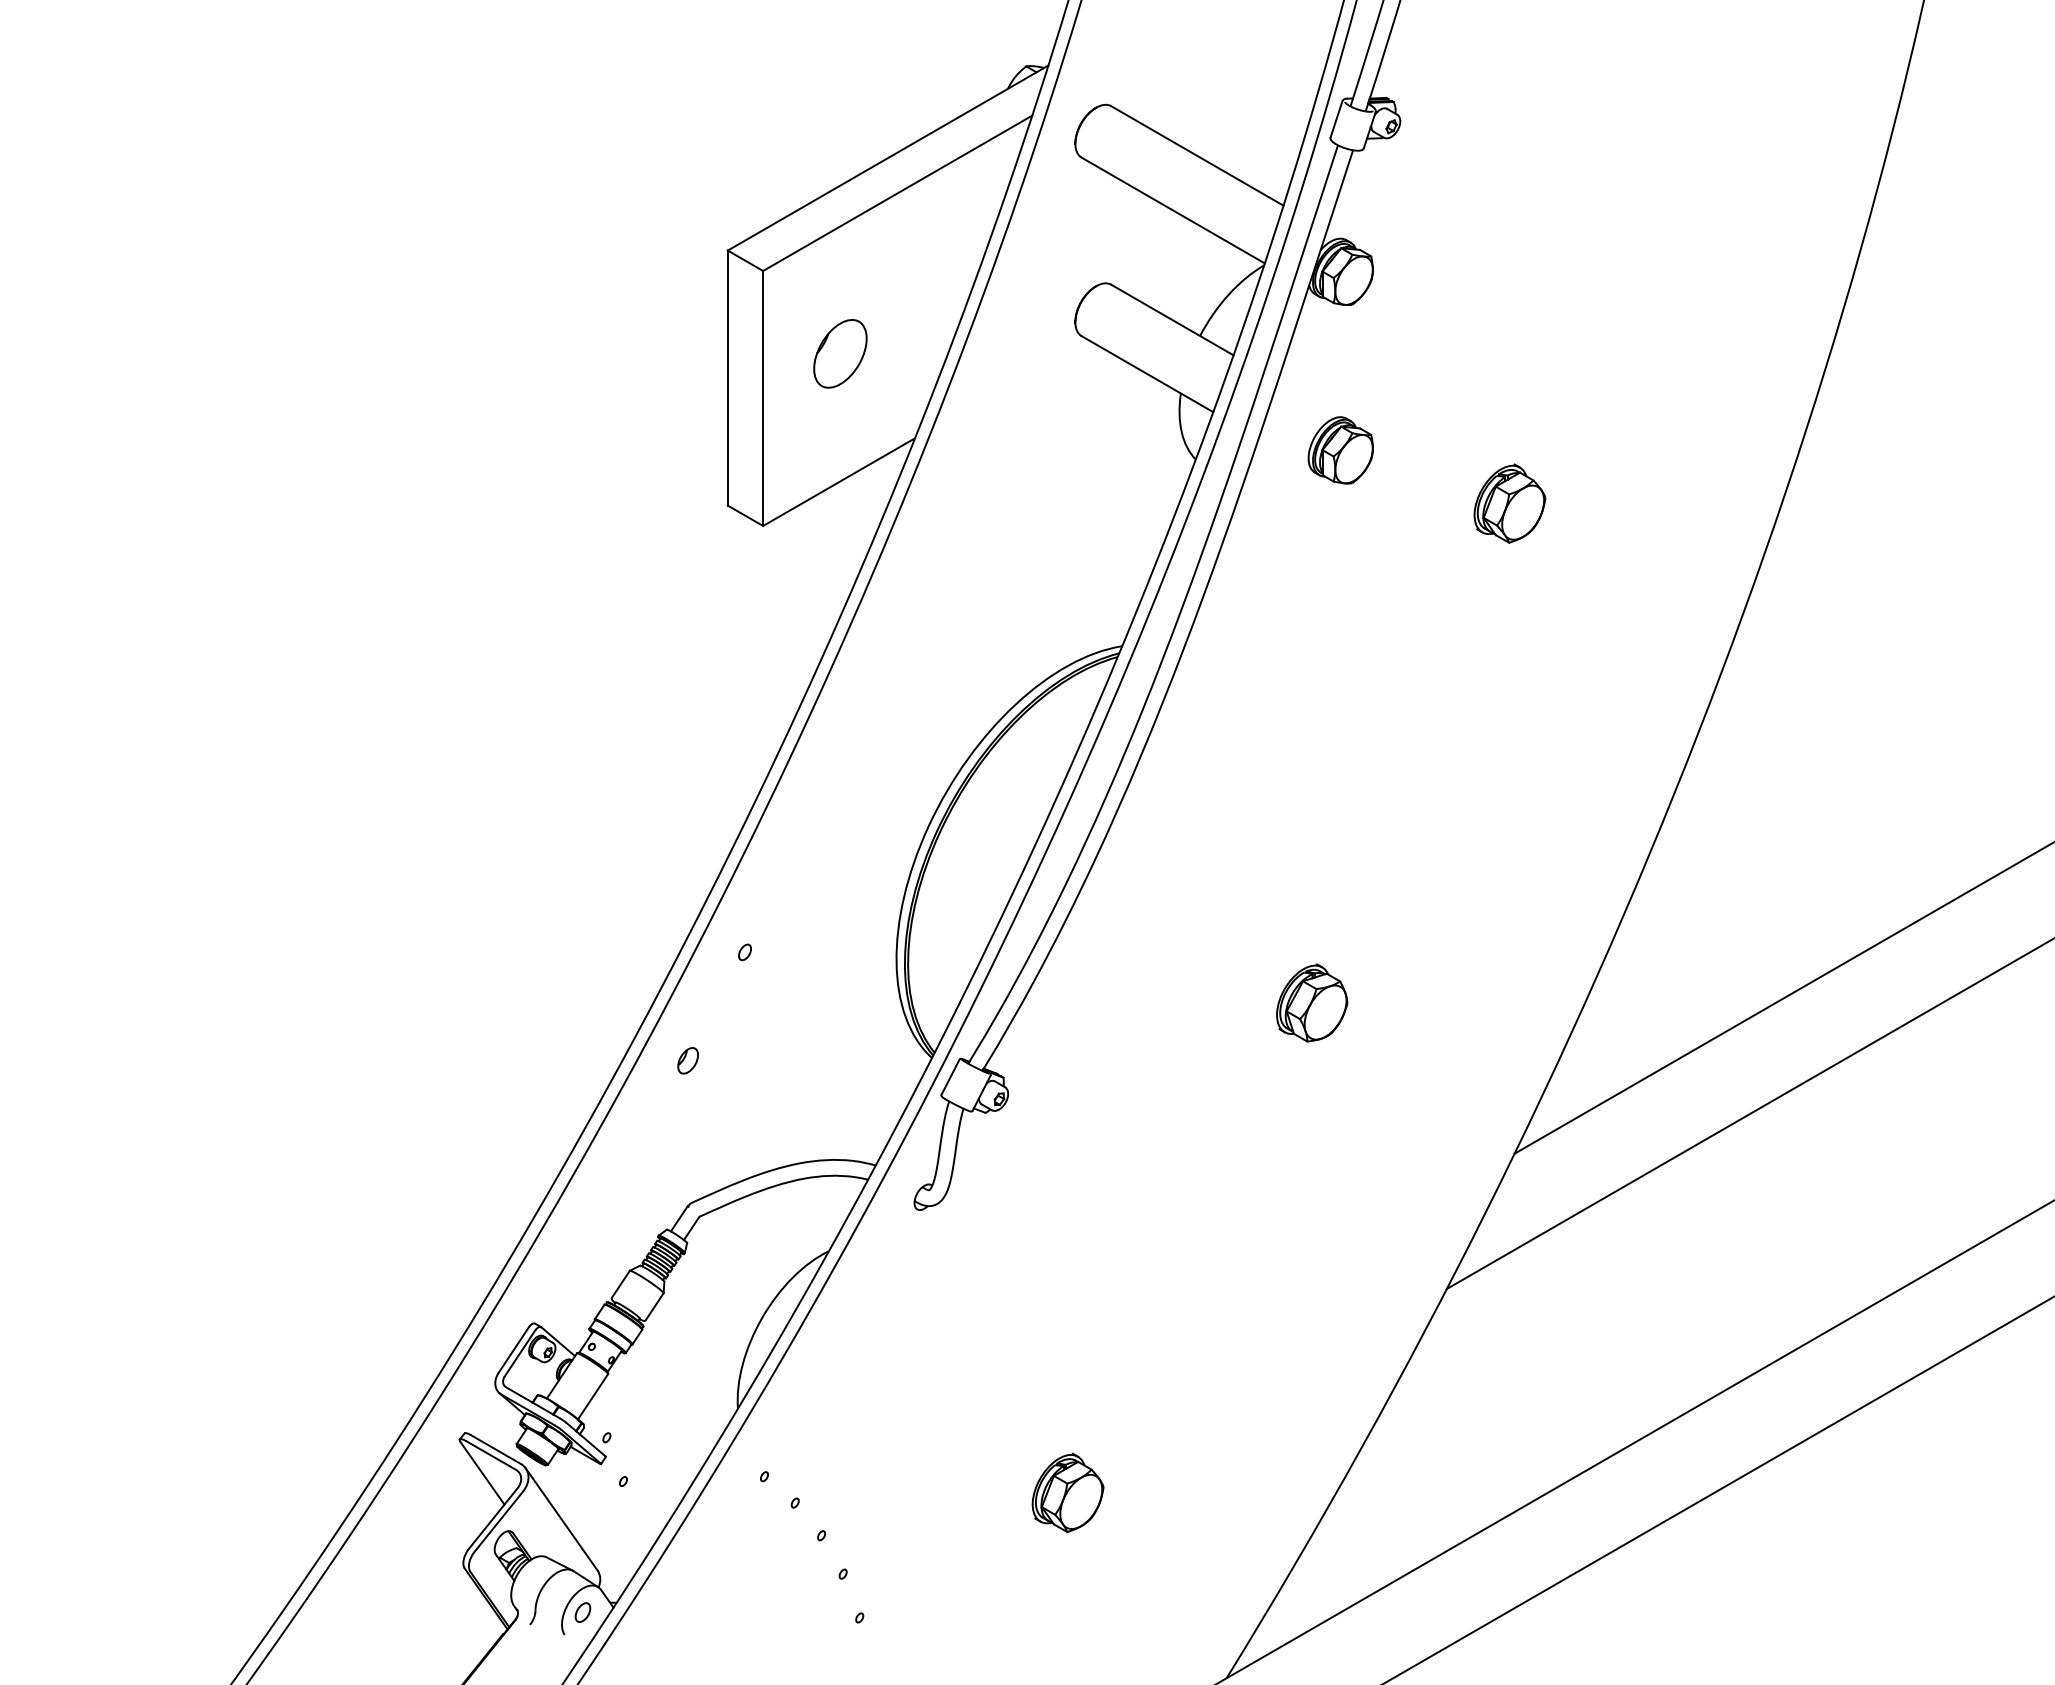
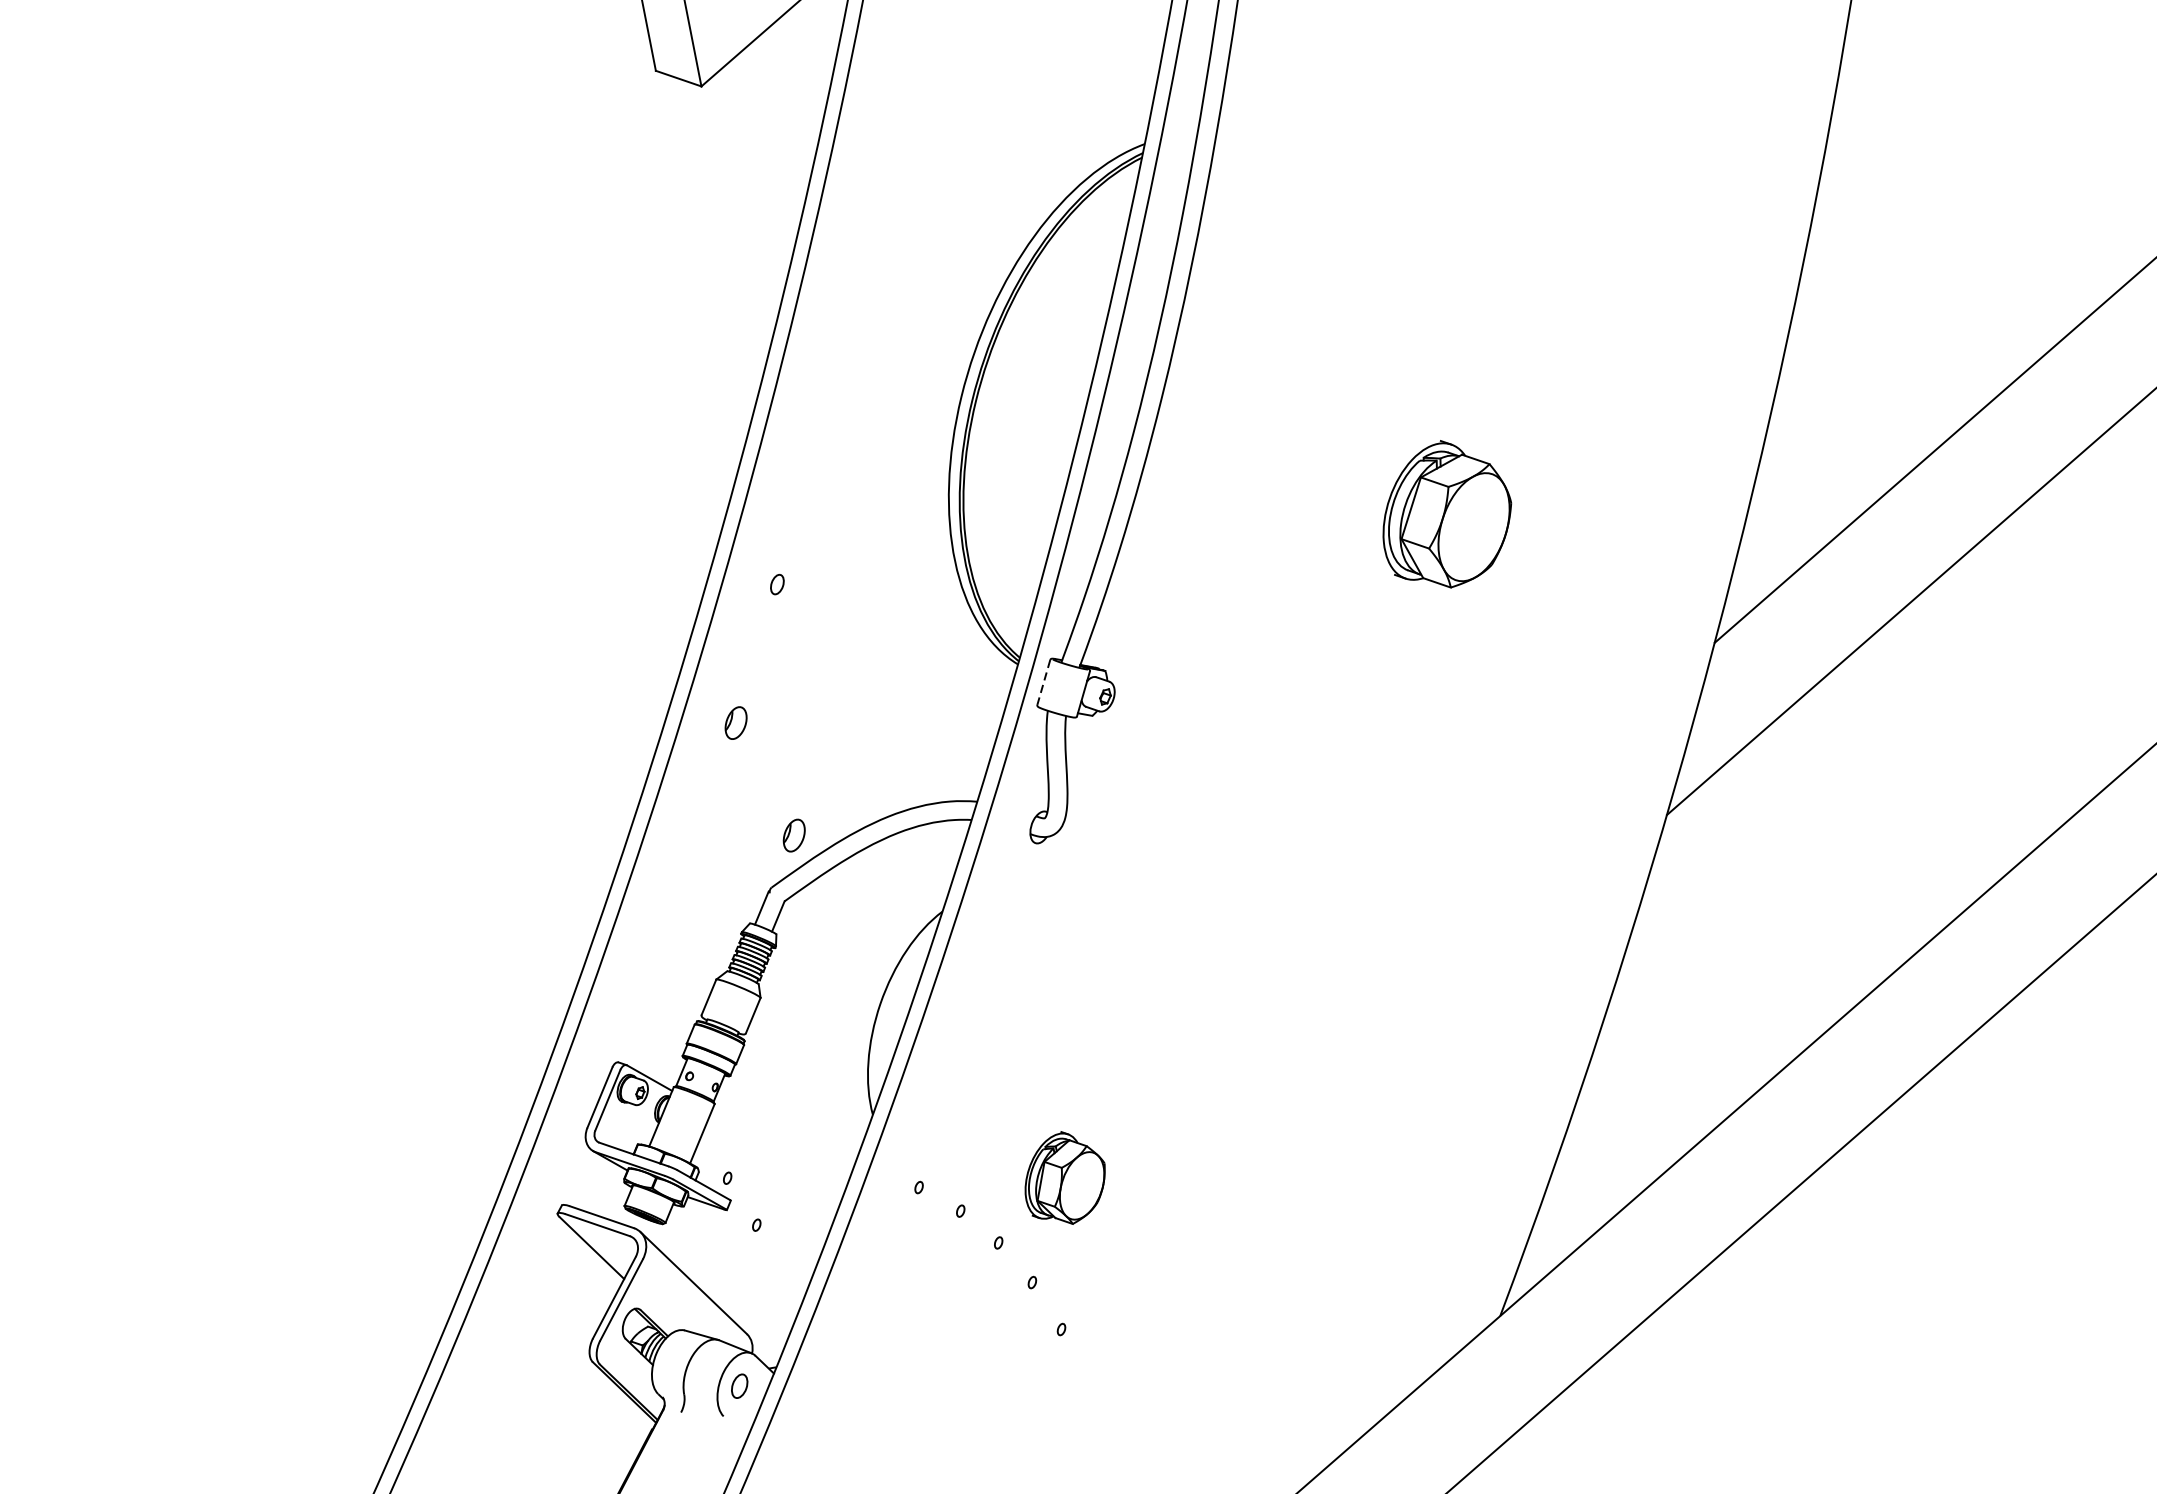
part: (1312, 1002) -> (1446, 513), size x1.6
line: (950, 1077) -> (1043, 682), solid -> dashed
part: (717, 1163) -> (793, 835), added
part: (1067, 1492) -> (1064, 1178), moved

